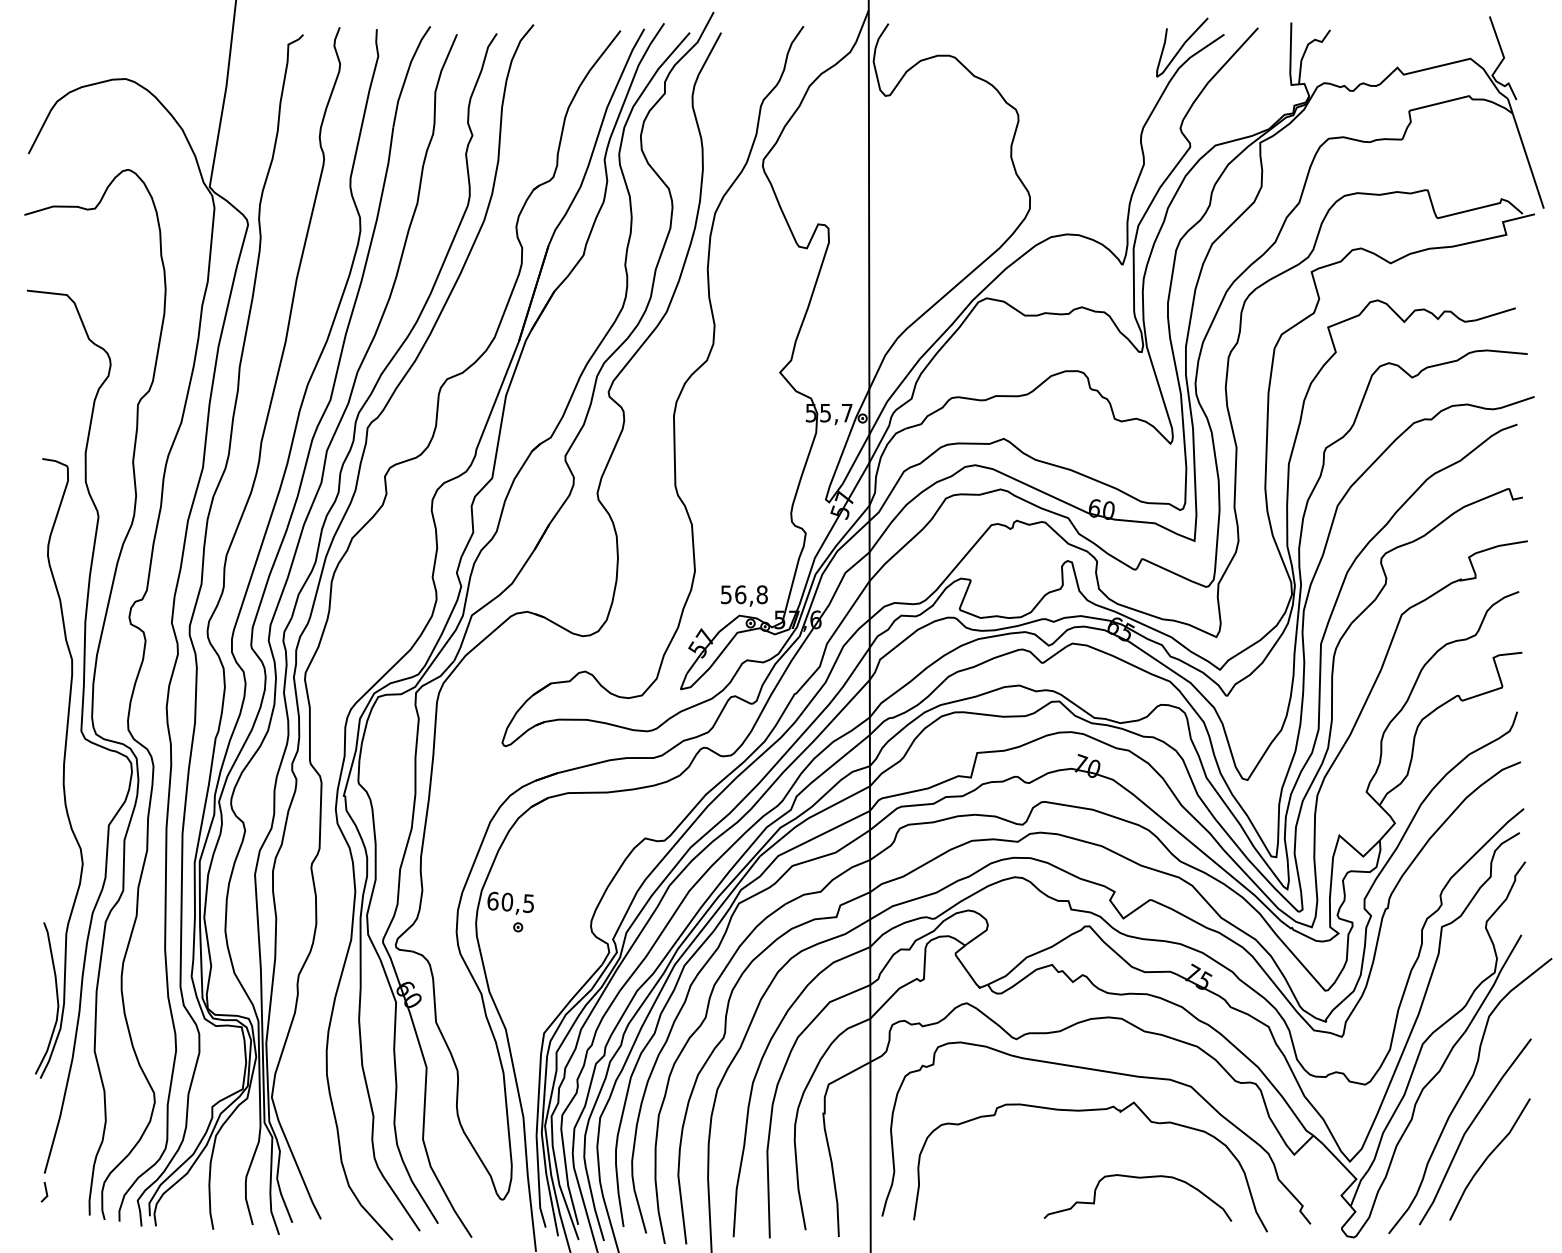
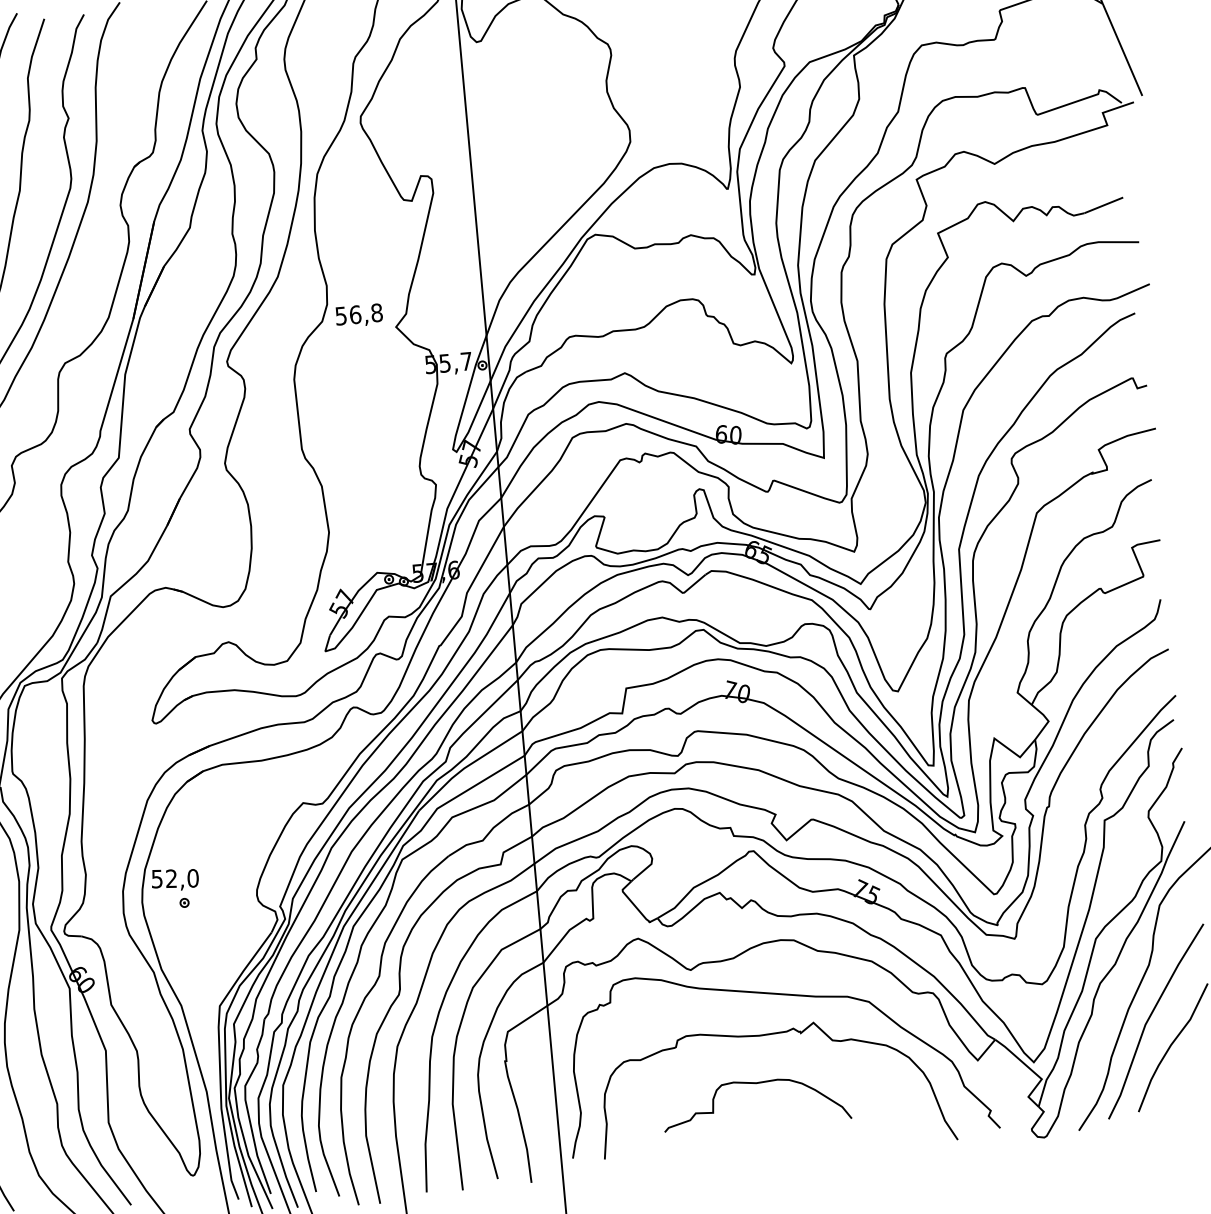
text: (744, 595) -> (359, 315), moved
text: (510, 901) -> (174, 877), 60,5 -> 52,0
curve: (1137, 1178) -> (754, 1084), moved

